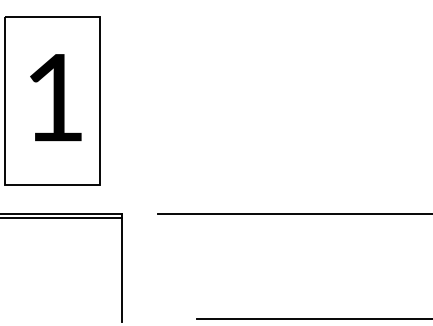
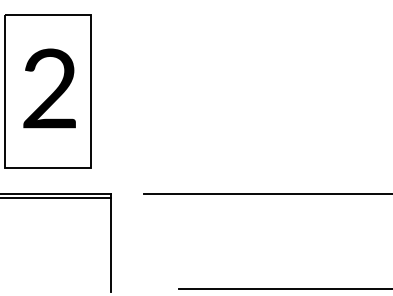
text: (54, 97) -> (49, 88), 1 -> 2

